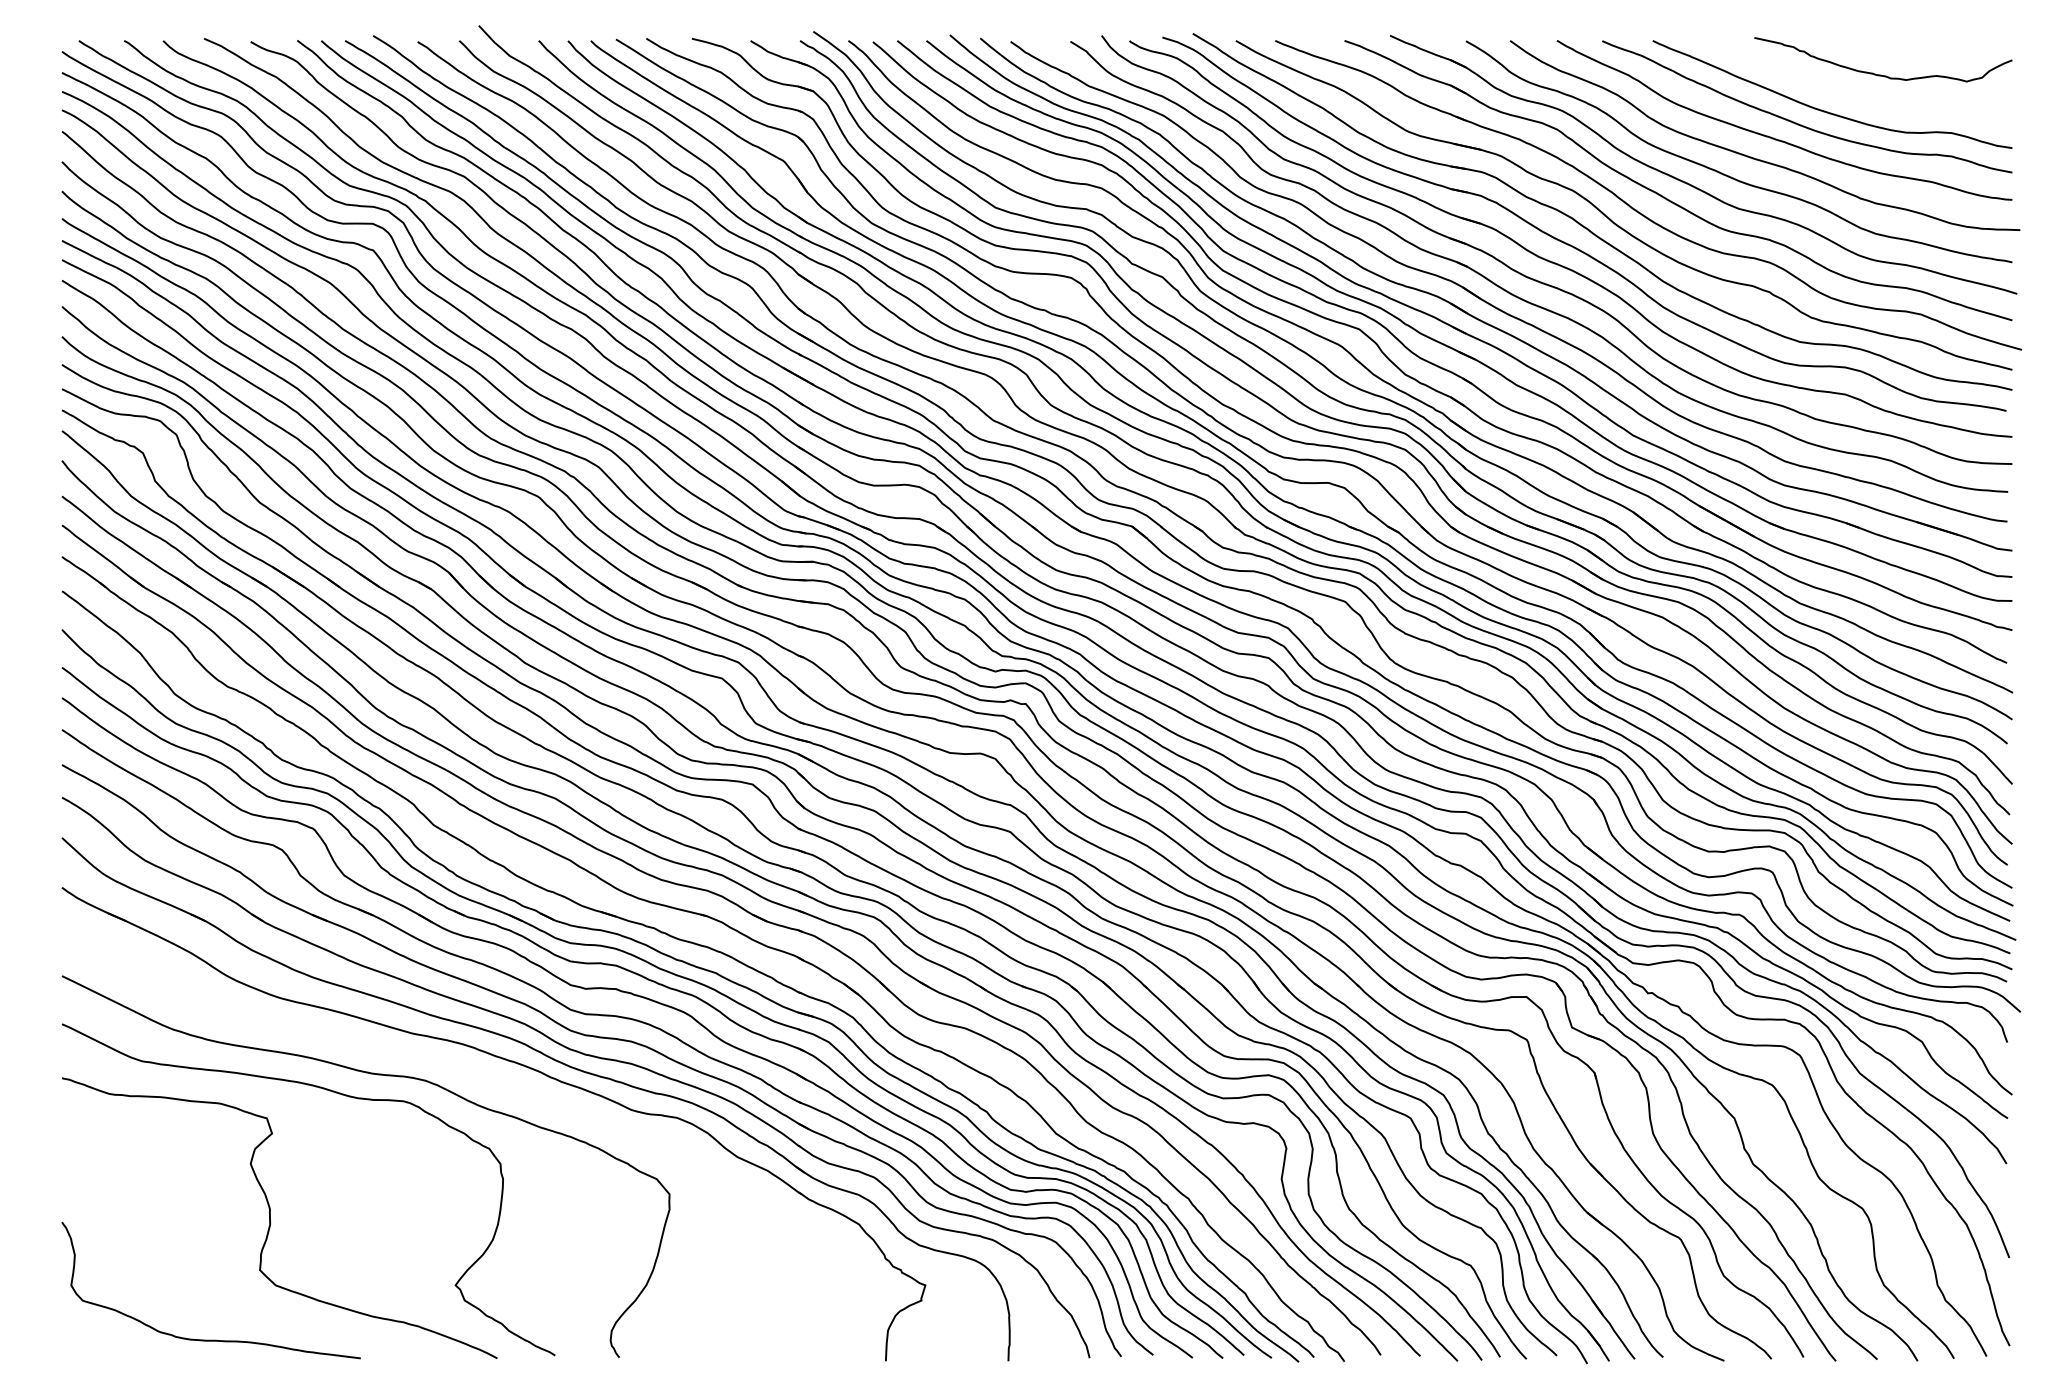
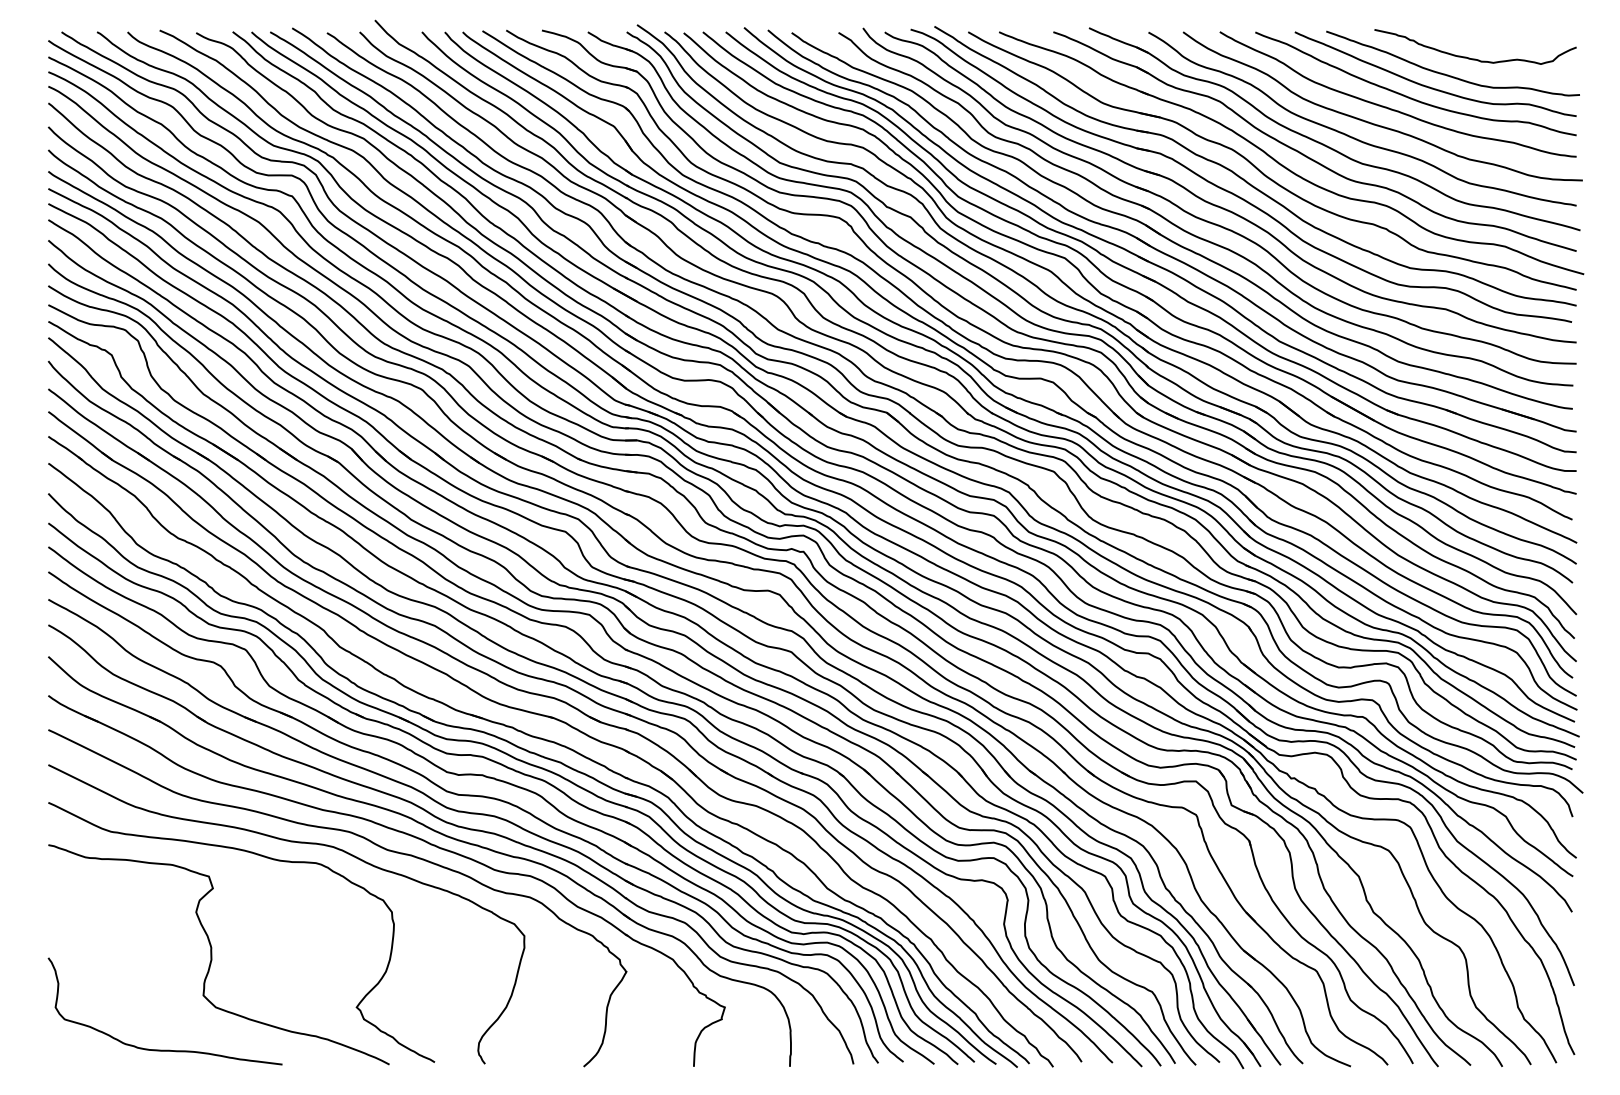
curve: (1849, 95) -> (1449, 74), added
curve: (472, 1074) -> (370, 842), added

